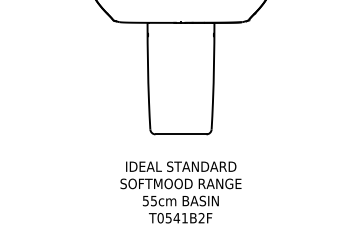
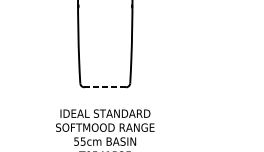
line: (180, 134) -> (104, 87), solid -> dashed

